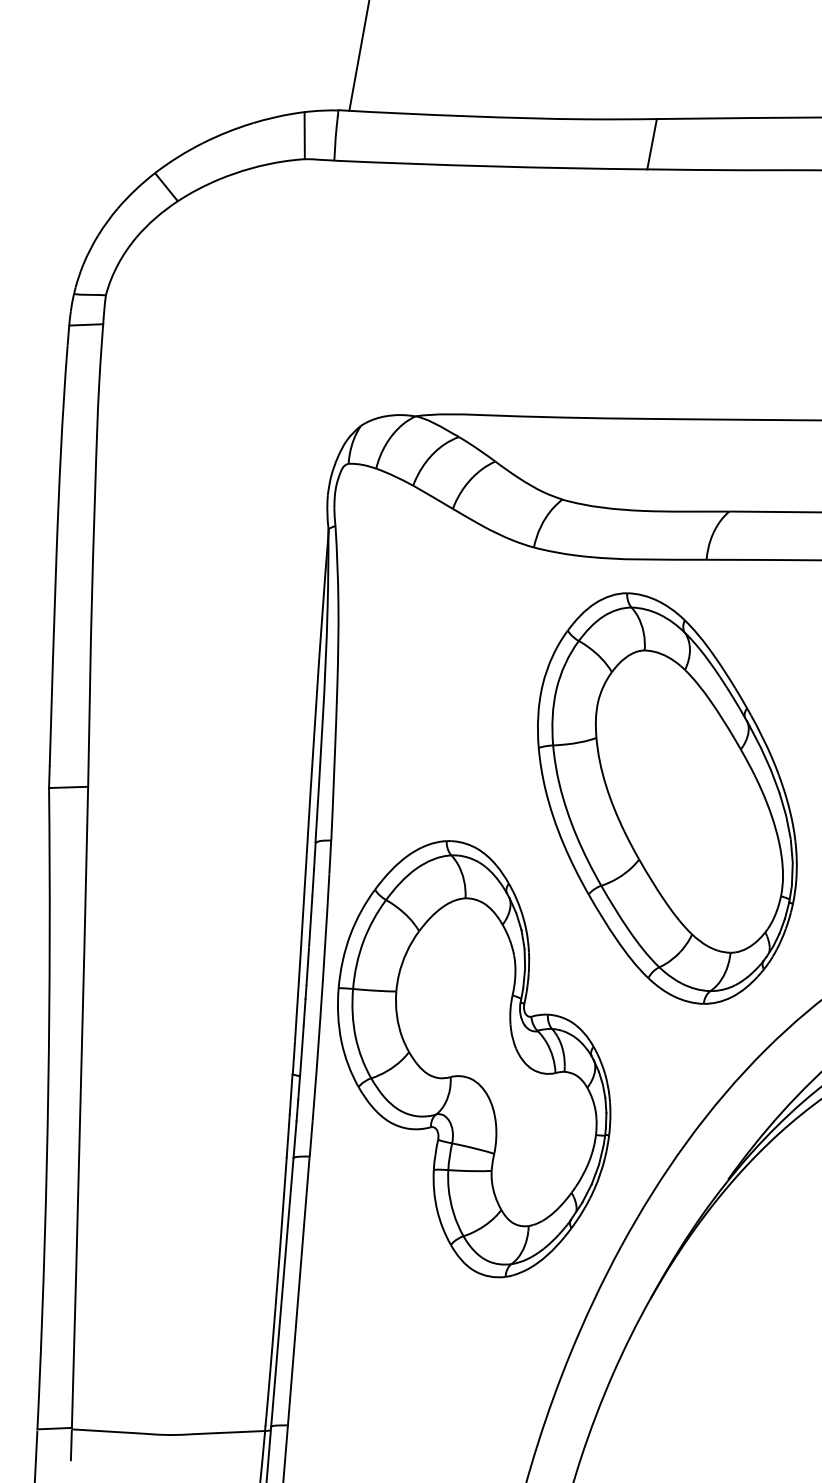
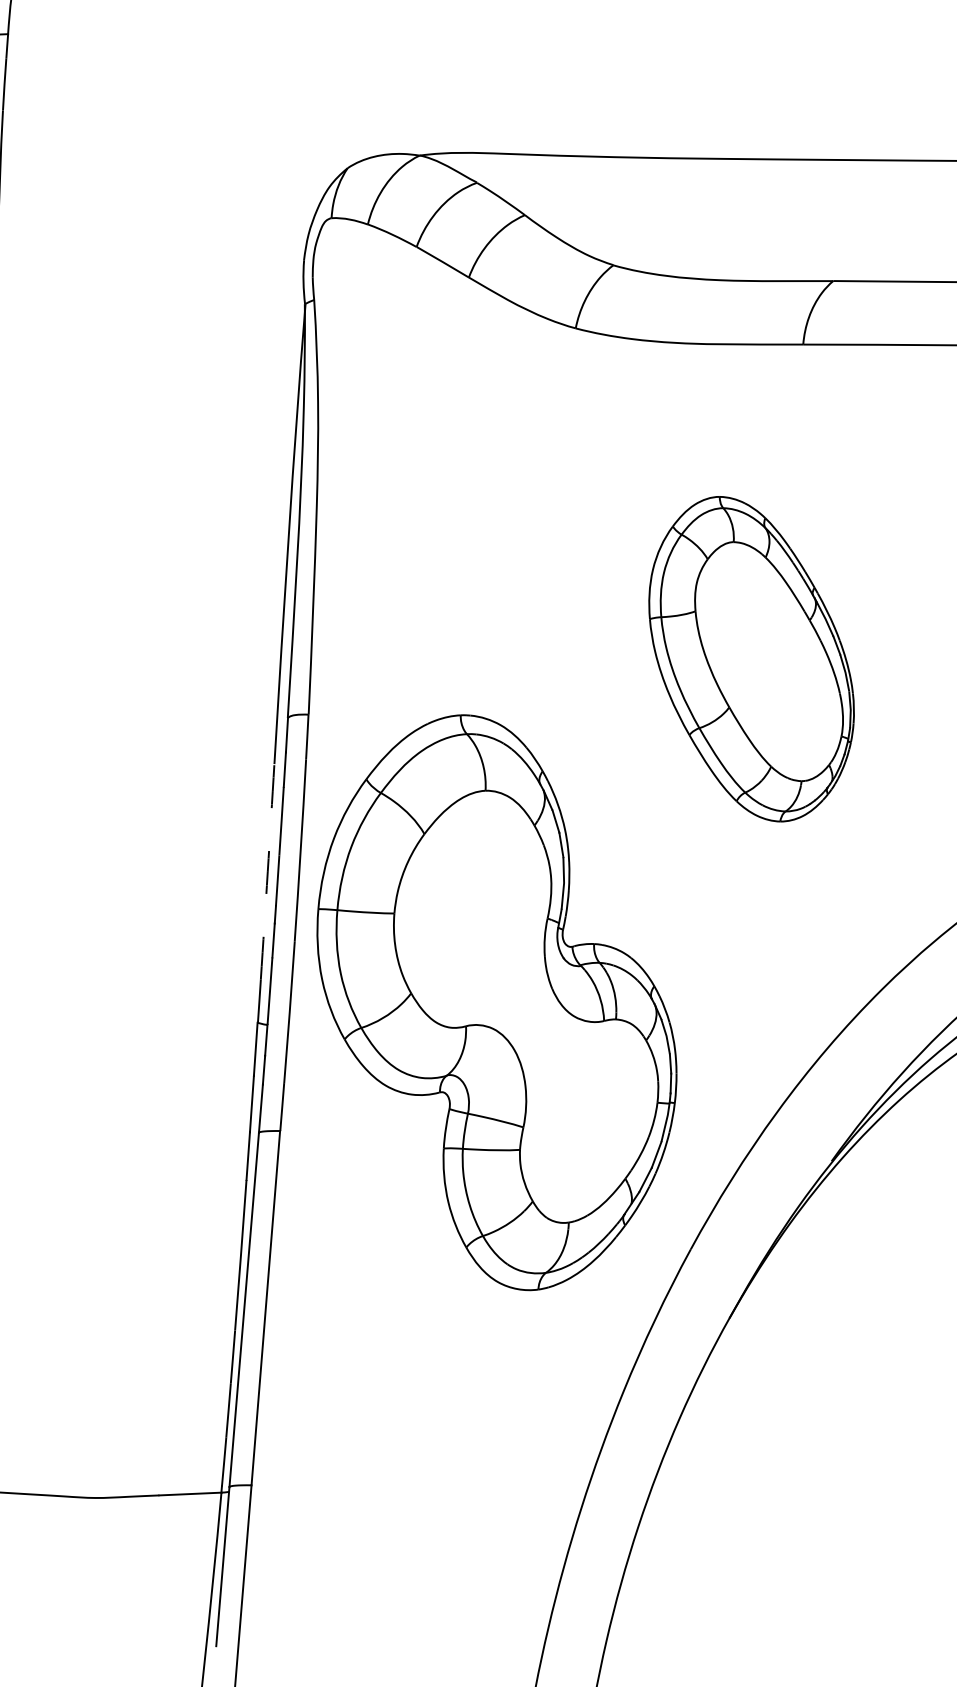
part: (667, 798) -> (751, 659), size x0.6
arc: (300, 959) -> (268, 871), solid -> dashed

